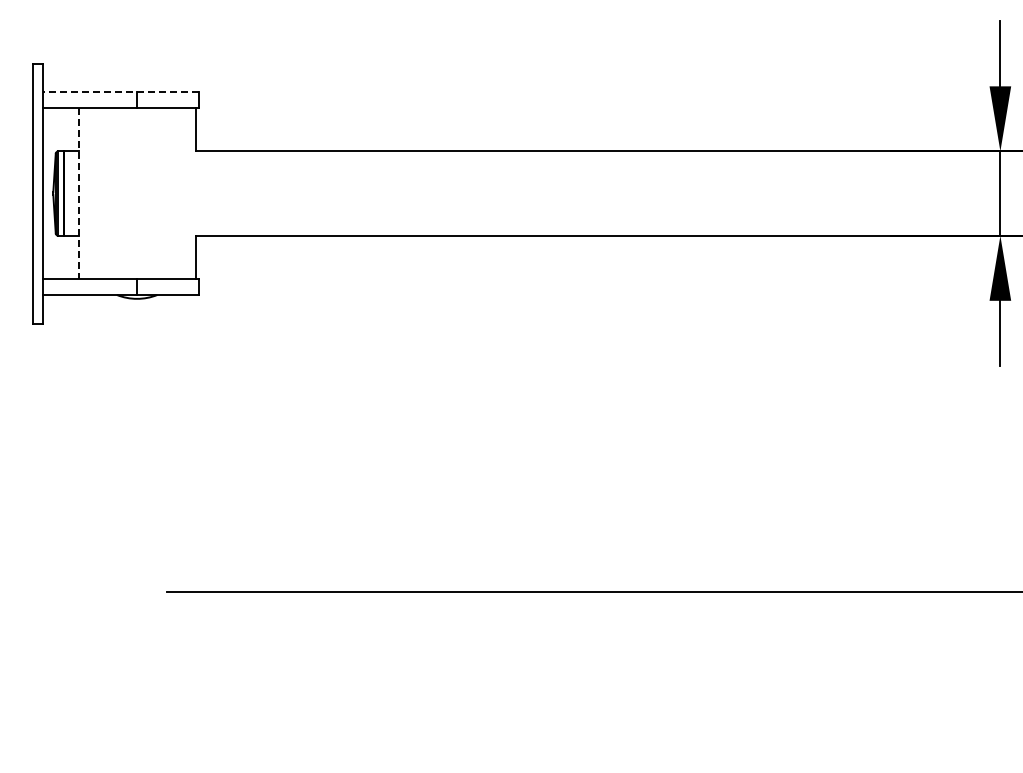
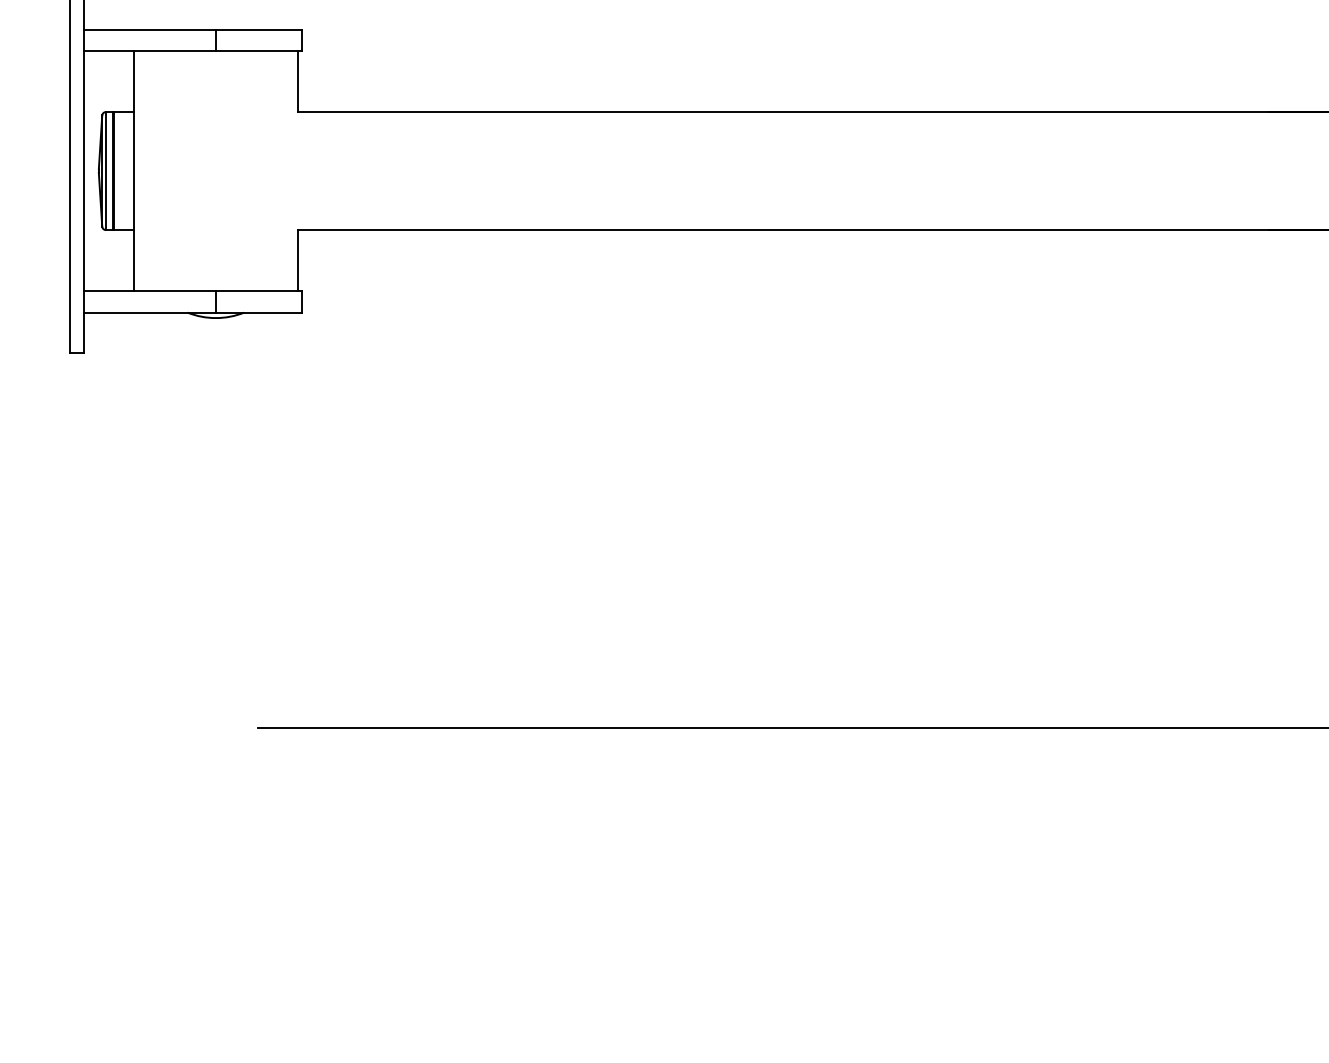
line: (120, 92) -> (192, 29), dashed -> solid
line: (78, 193) -> (133, 170), dashed -> solid

